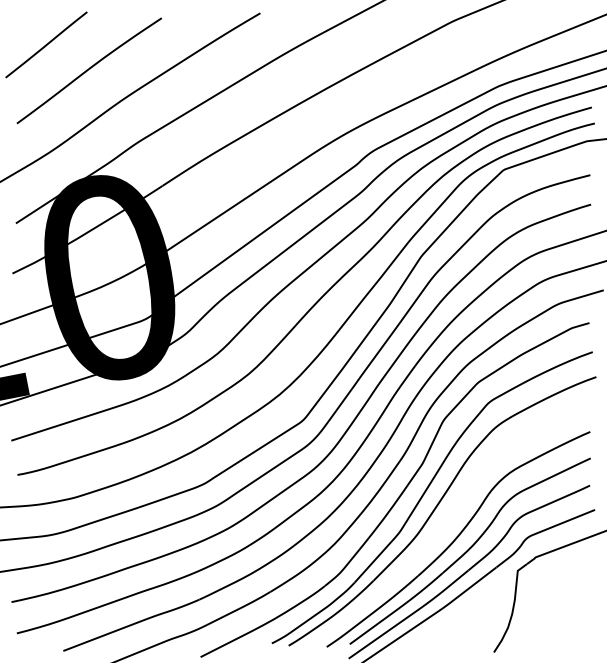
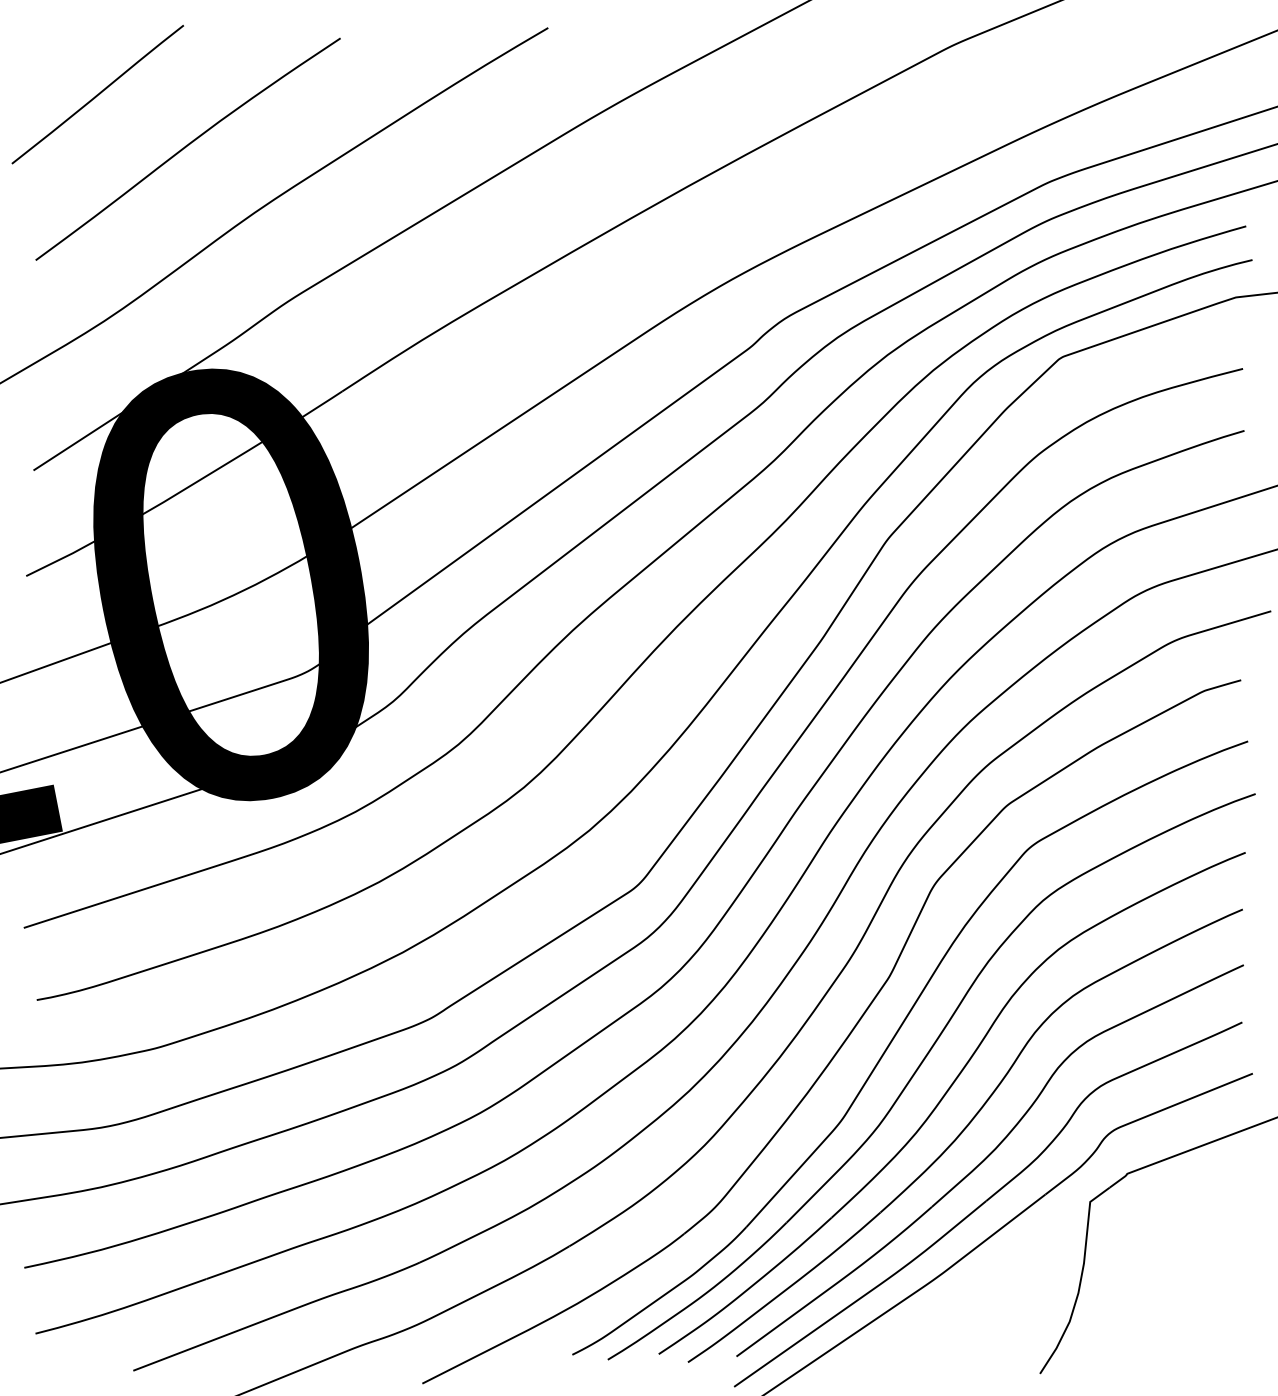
part: (451, 523) -> (950, 1102), added

